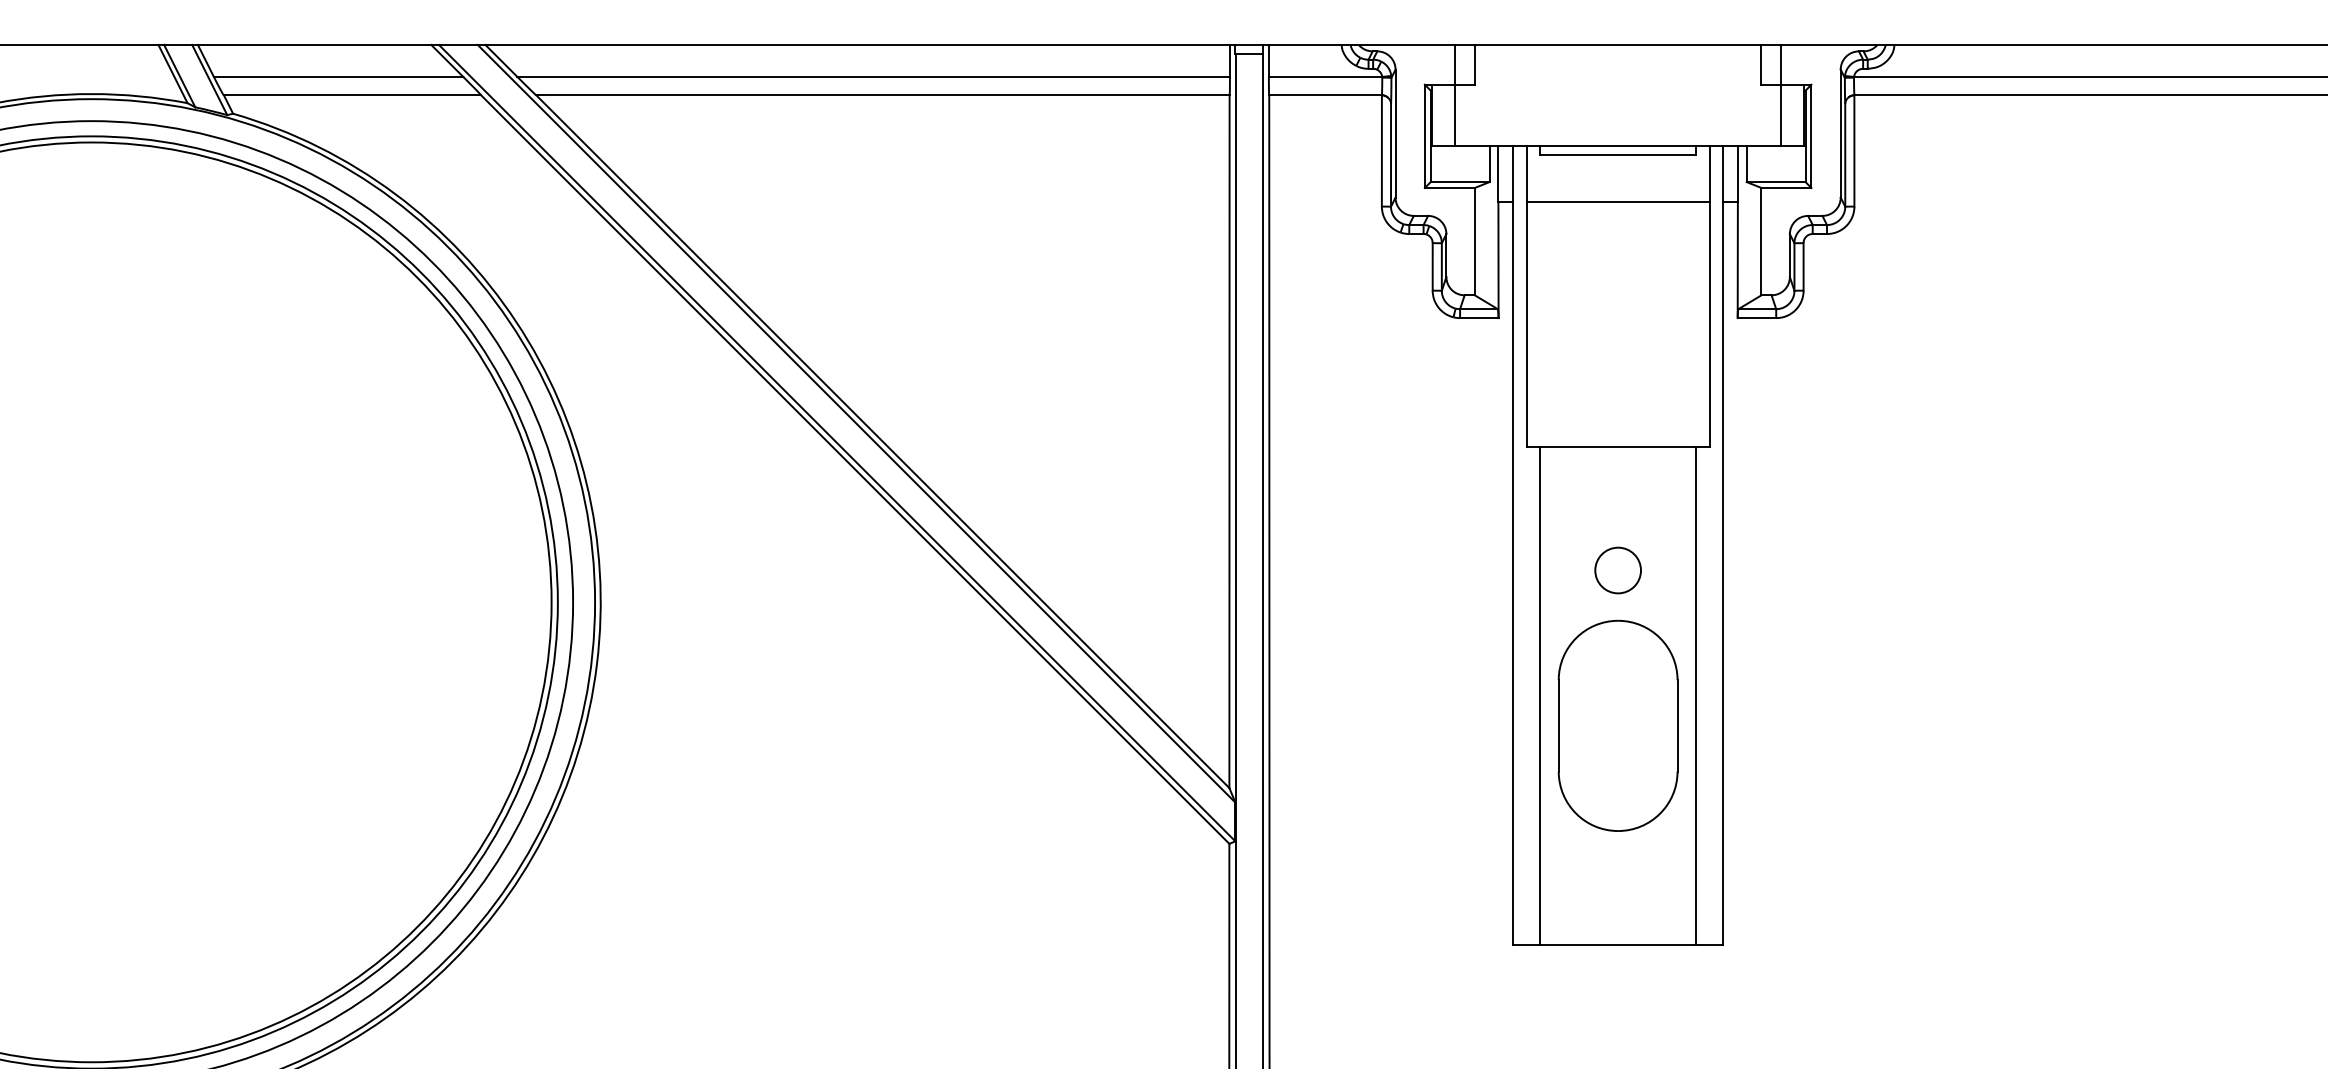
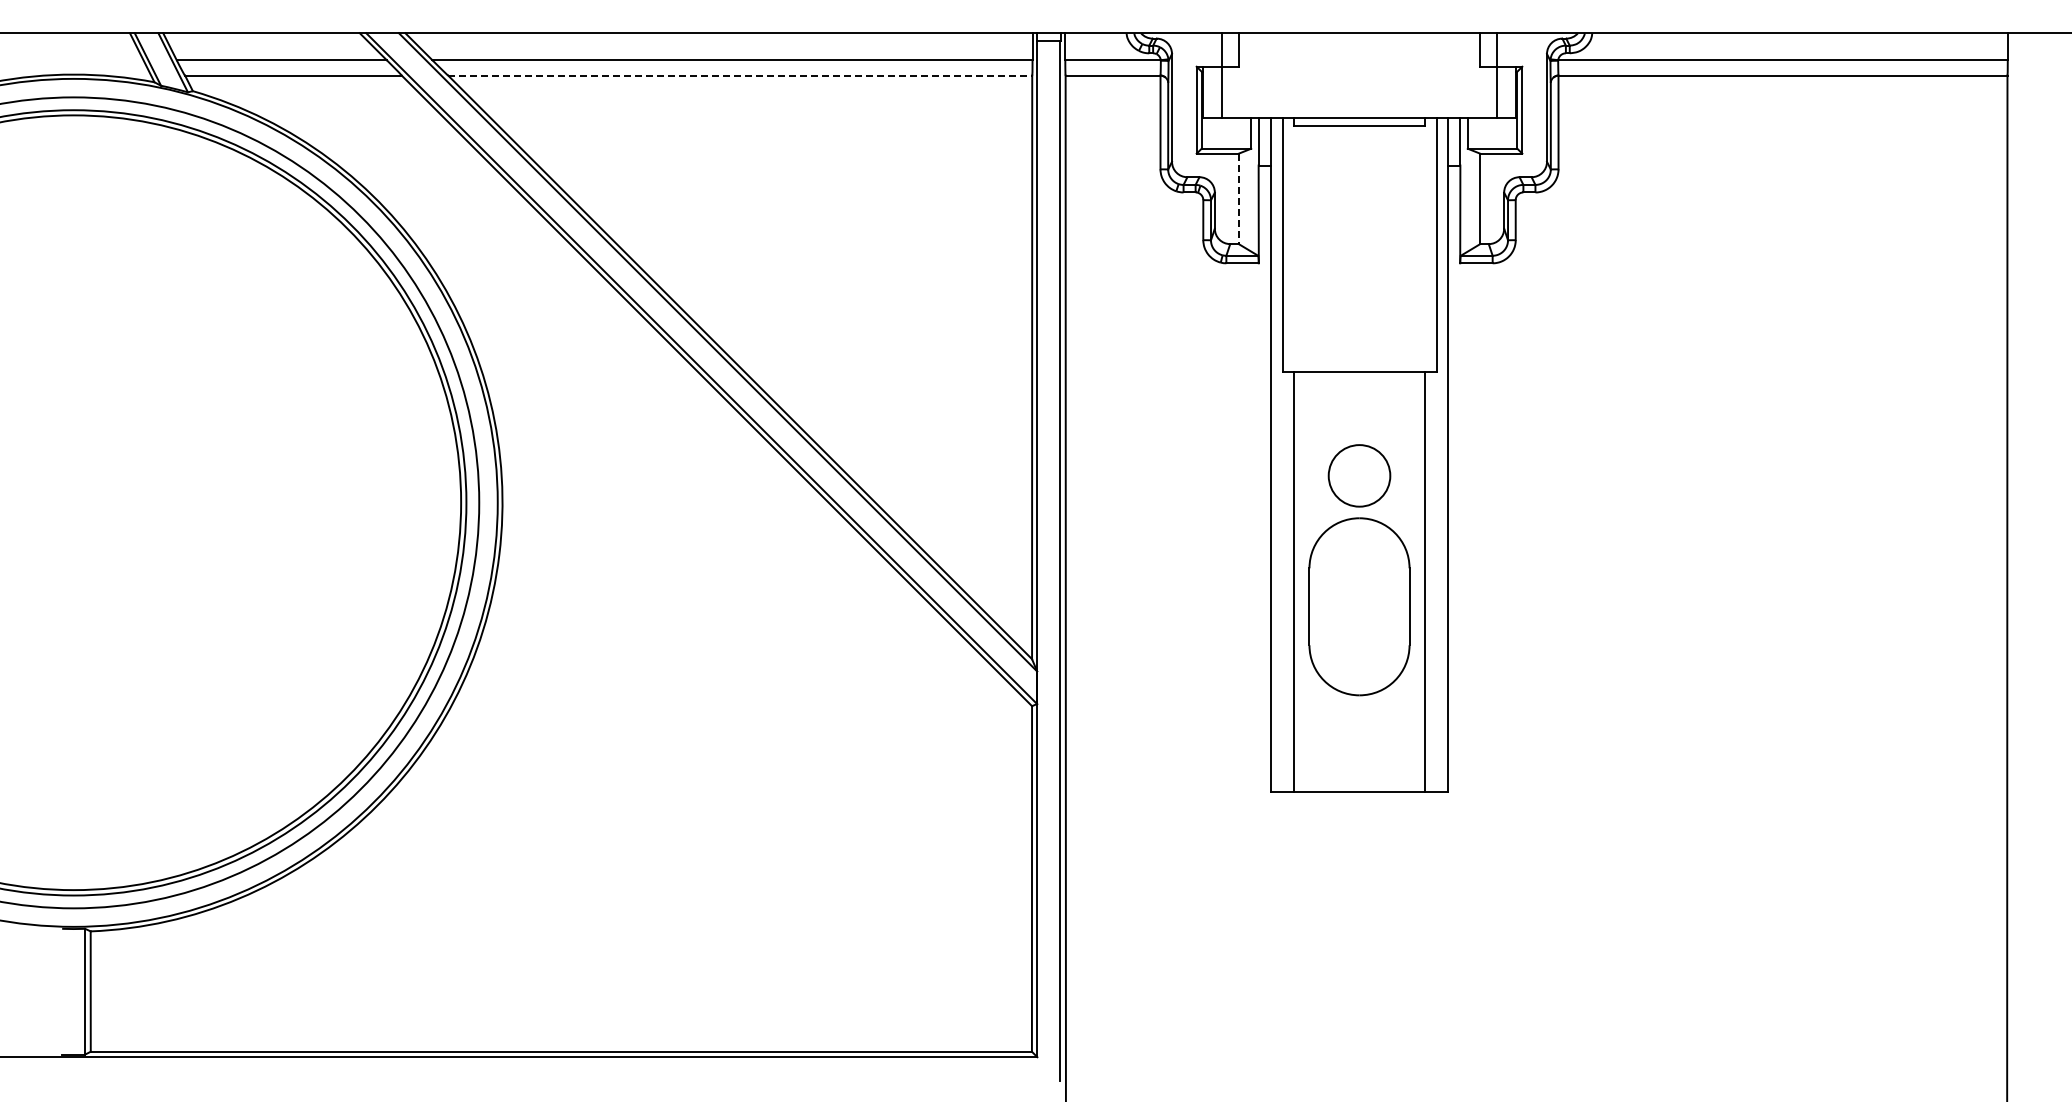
line: (883, 95) -> (740, 75), solid -> dashed
line: (1618, 201) -> (1359, 165), removed
line: (1474, 242) -> (1238, 199), solid -> dashed
circle: (1618, 570) -> (1359, 475), size x1.6

